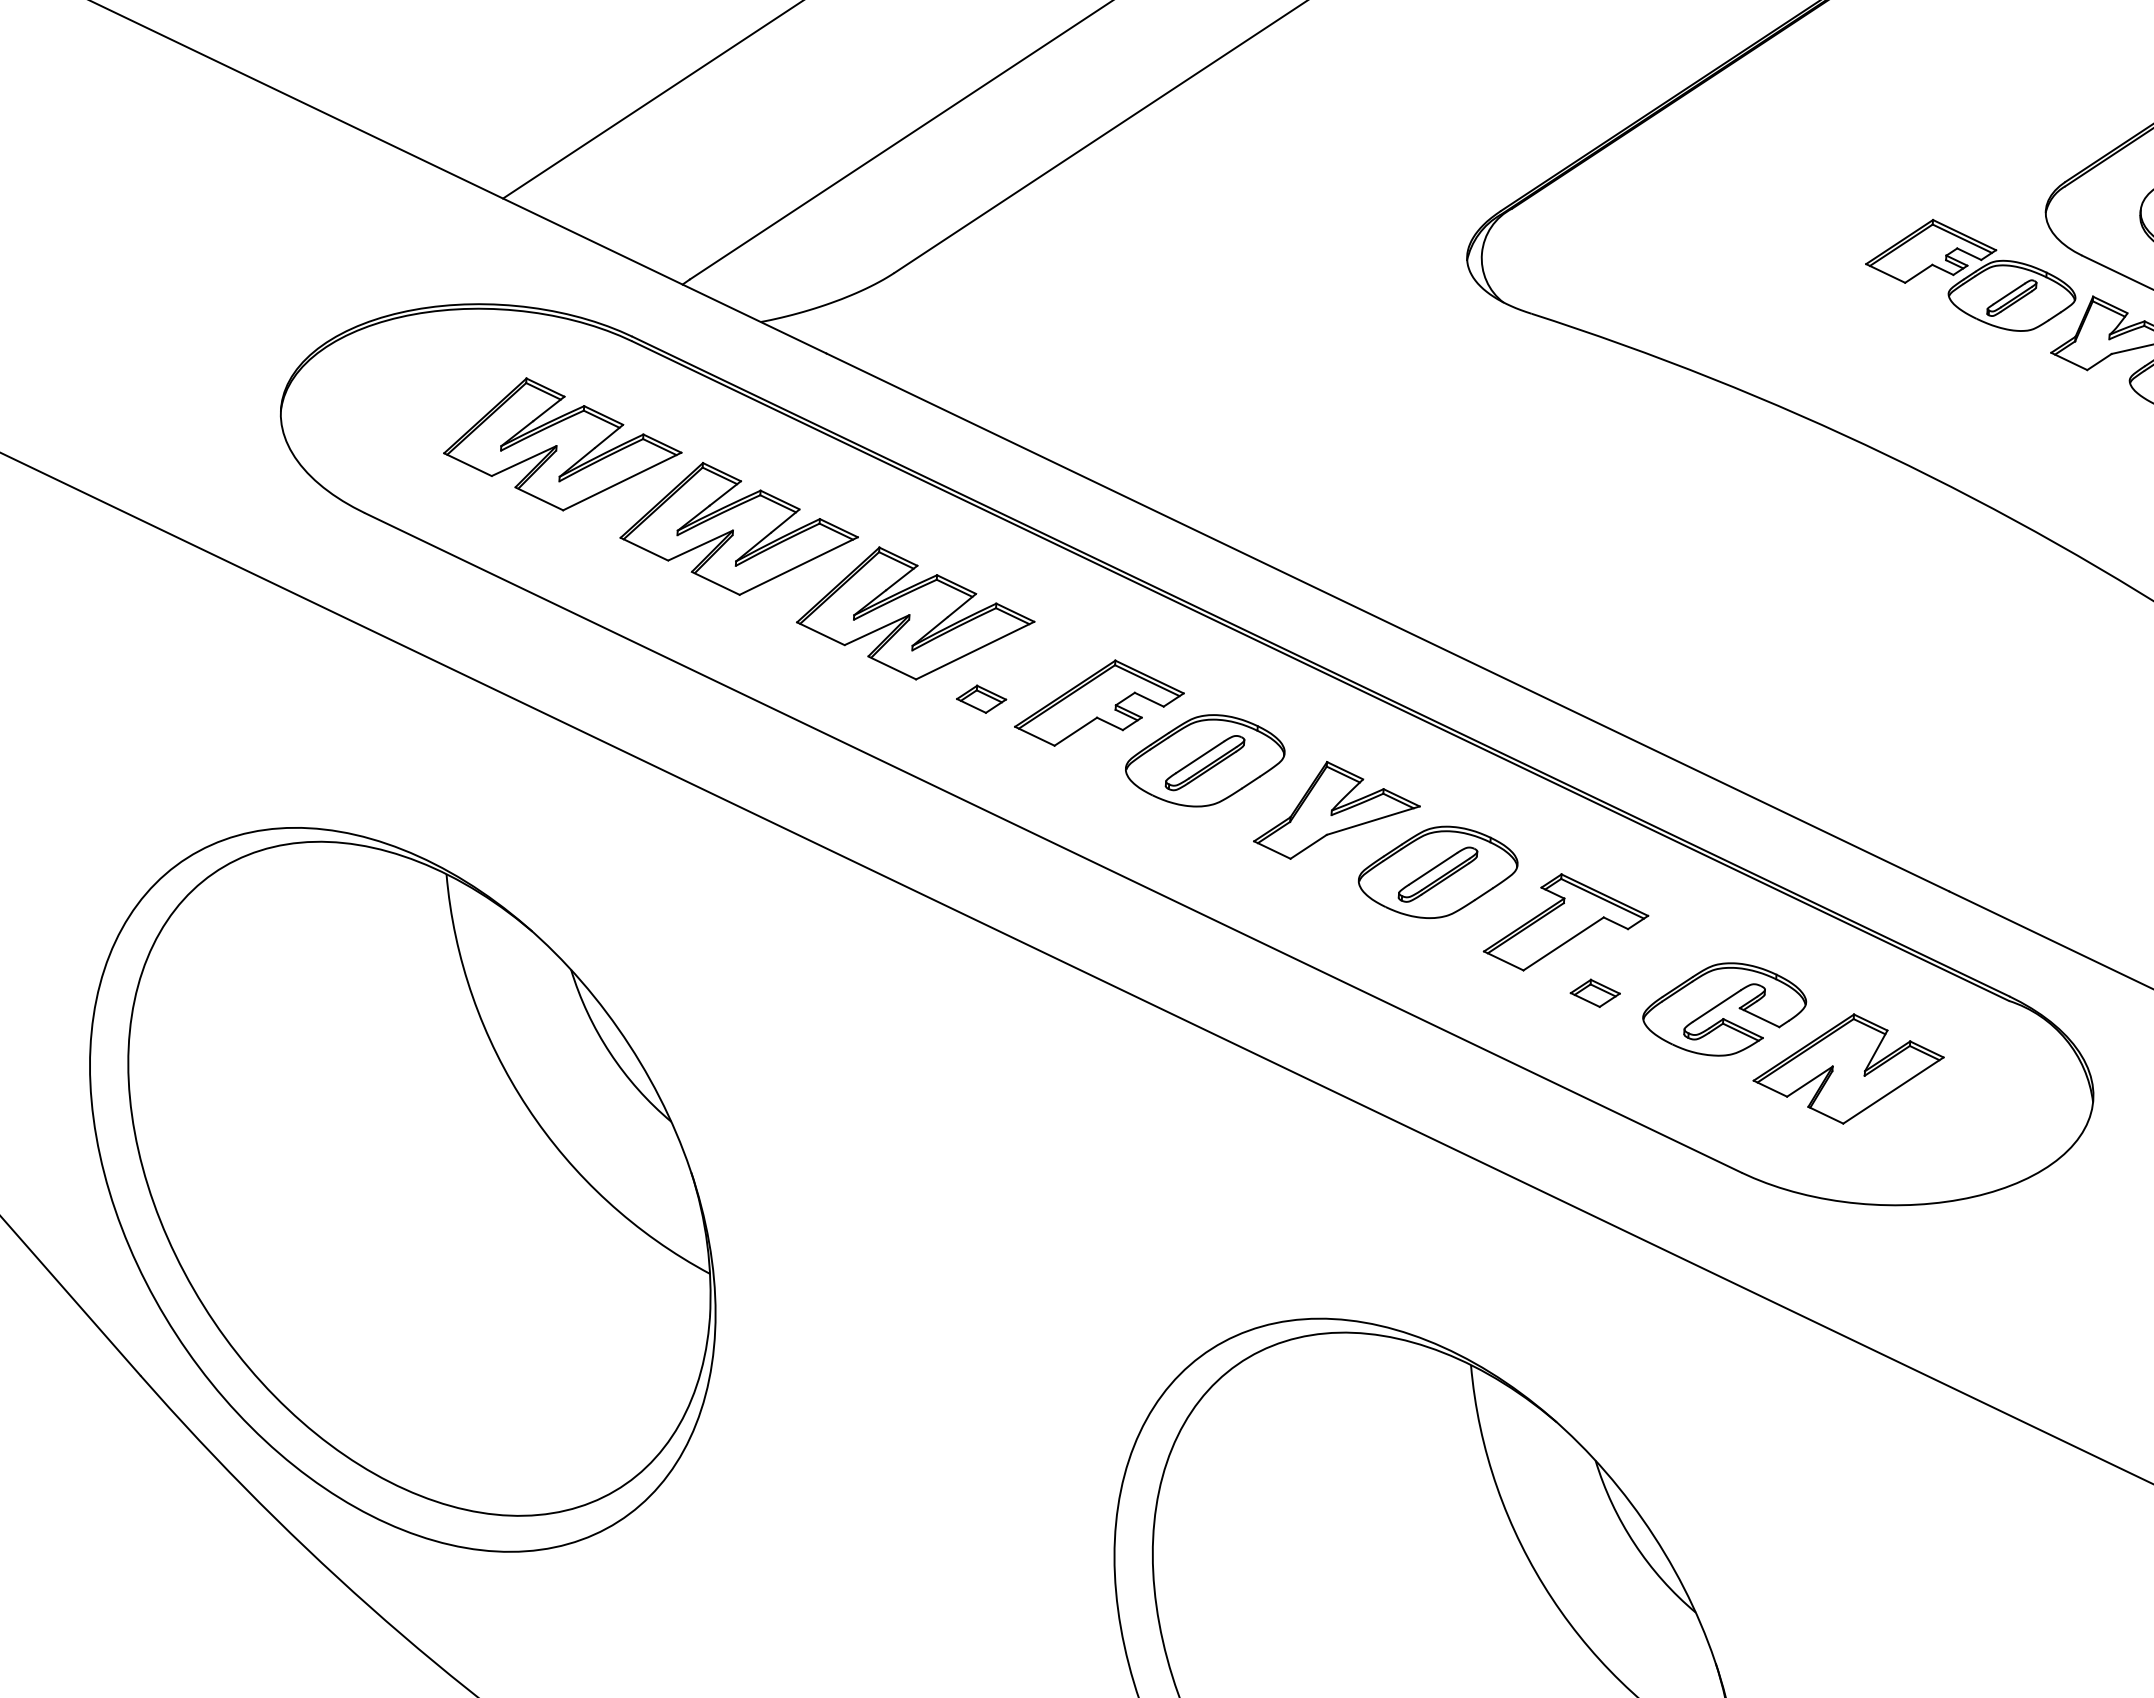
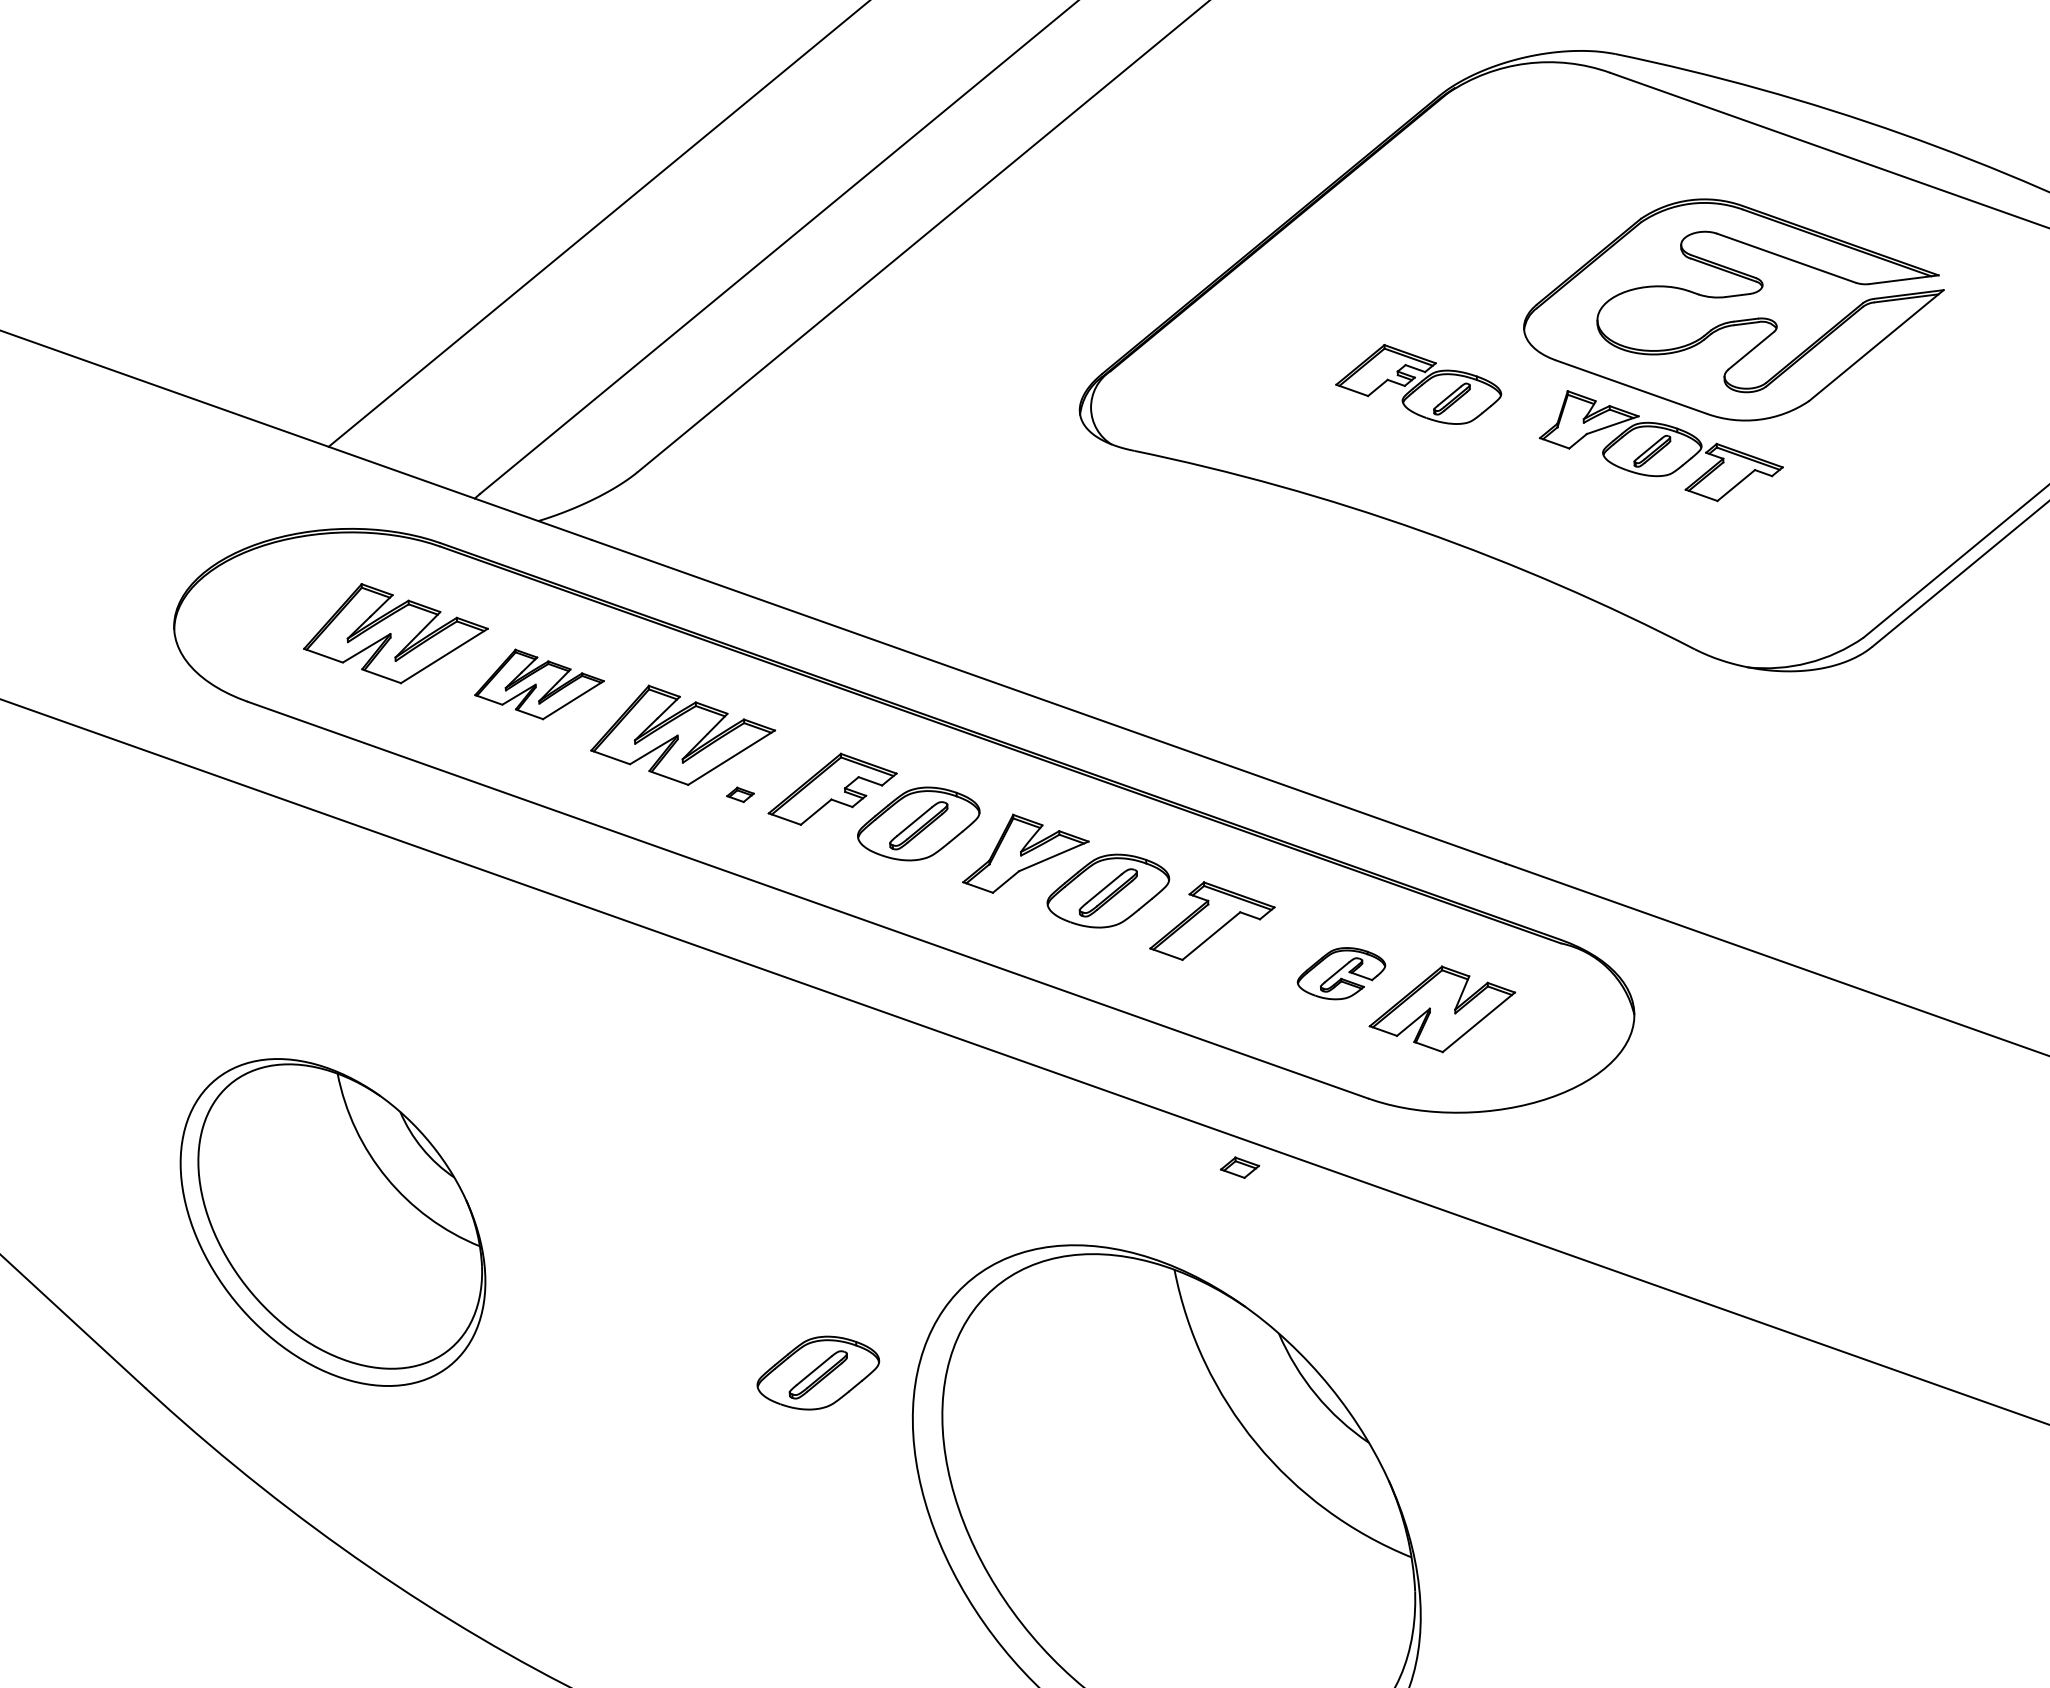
part: (1971, 274) -> (1418, 384), moved
part: (739, 530) -> (539, 684), size x0.7
part: (981, 698) -> (740, 794), size x0.7
part: (1595, 993) -> (1240, 1167), moved
part: (1724, 1009) -> (1341, 973), size x0.7
part: (402, 1189) -> (332, 1222), size x0.6
part: (1002, 1447) -> (818, 1372), added

